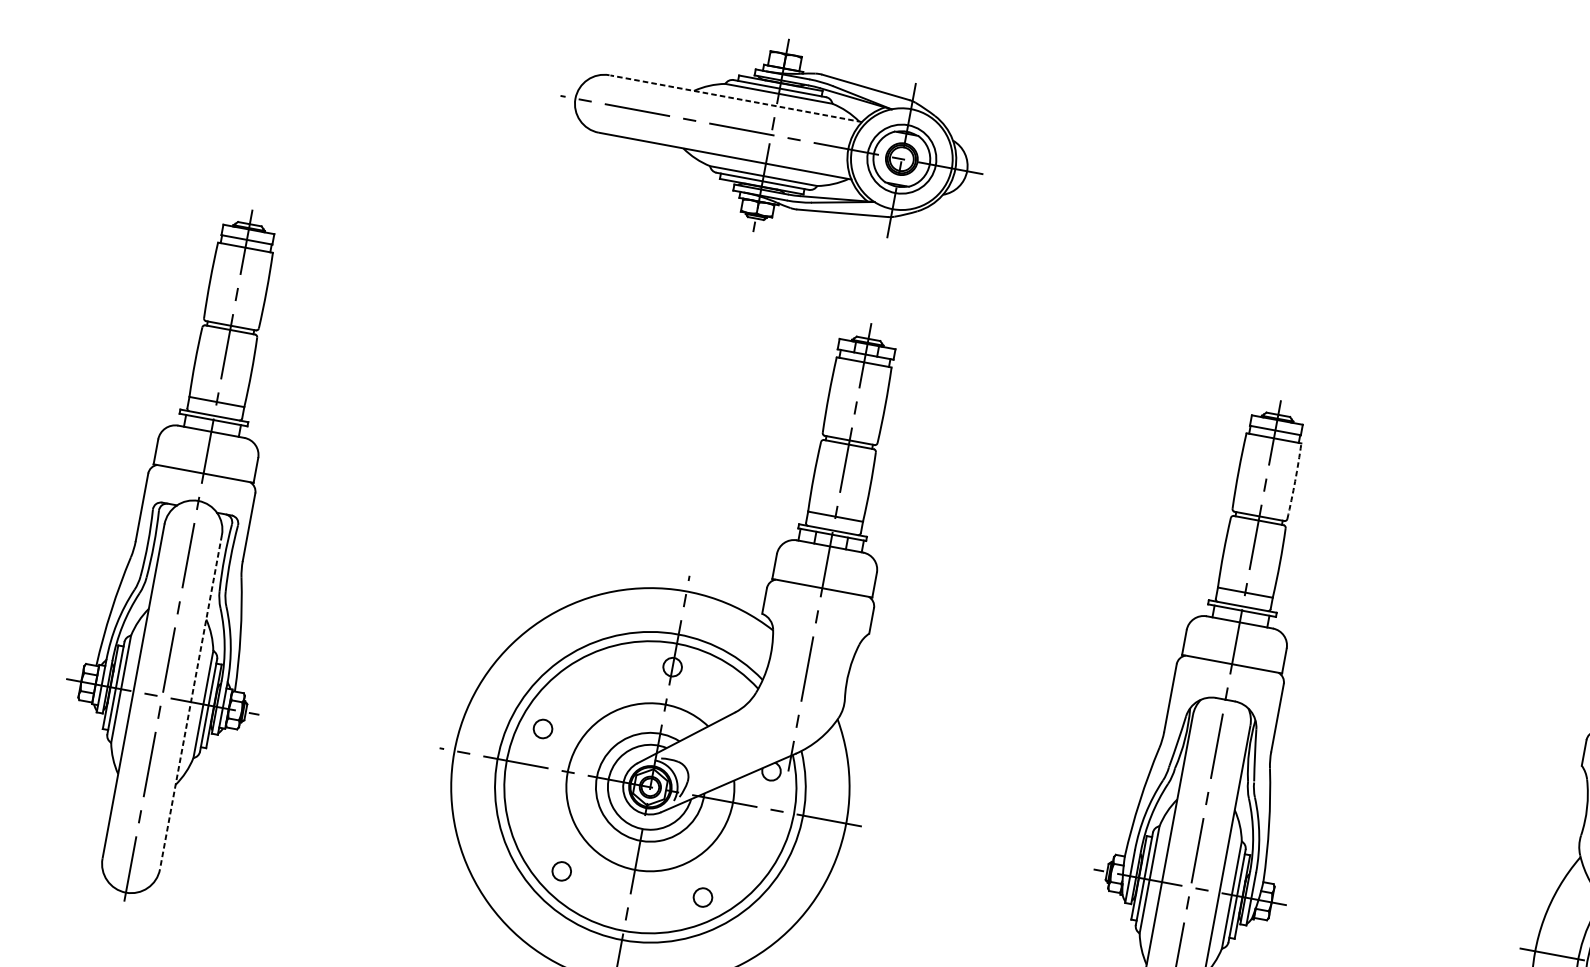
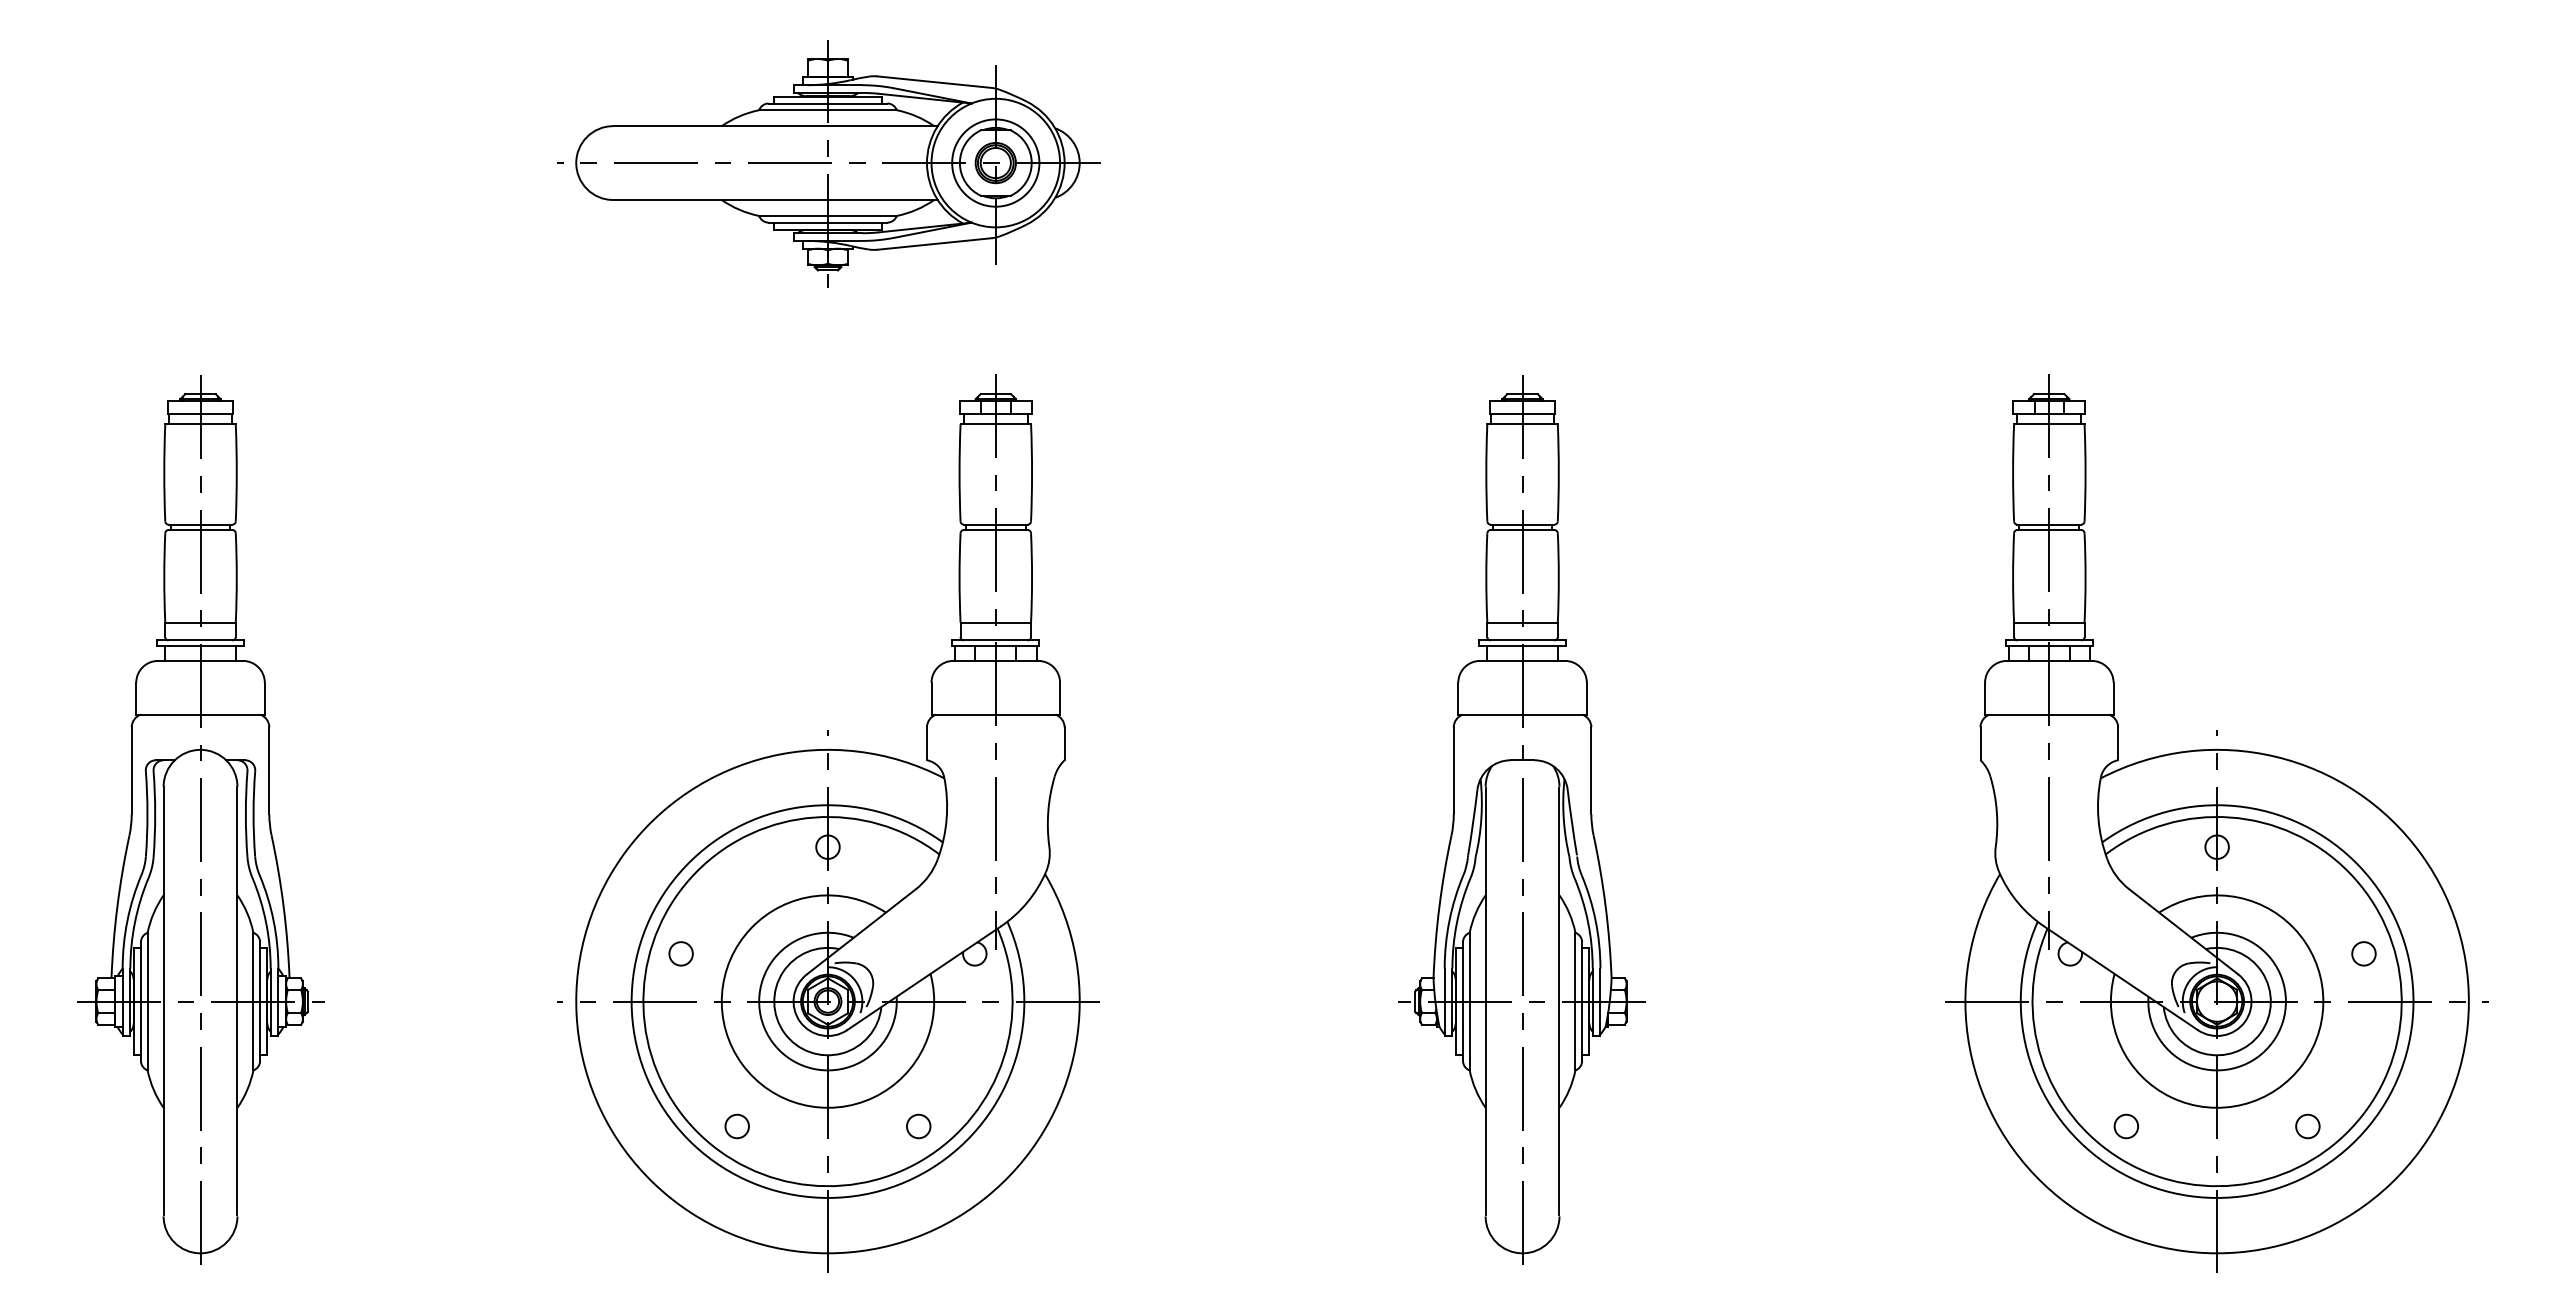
line: (736, 99) -> (776, 126), dashed -> solid
arc: (1294, 481) -> (1558, 472), dashed -> solid
line: (191, 702) -> (237, 1001), dashed -> solid

